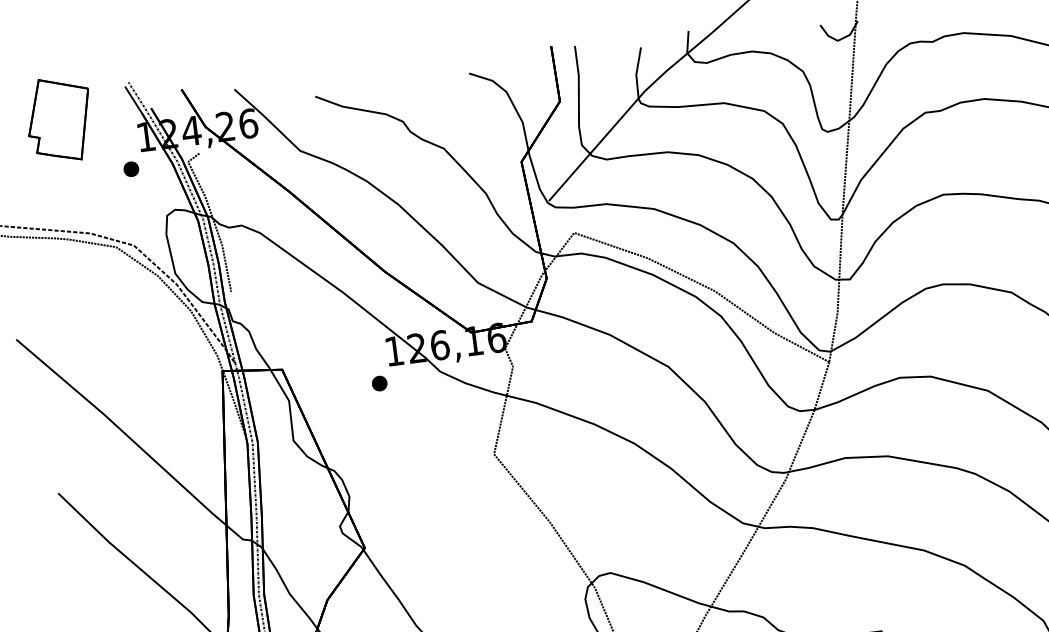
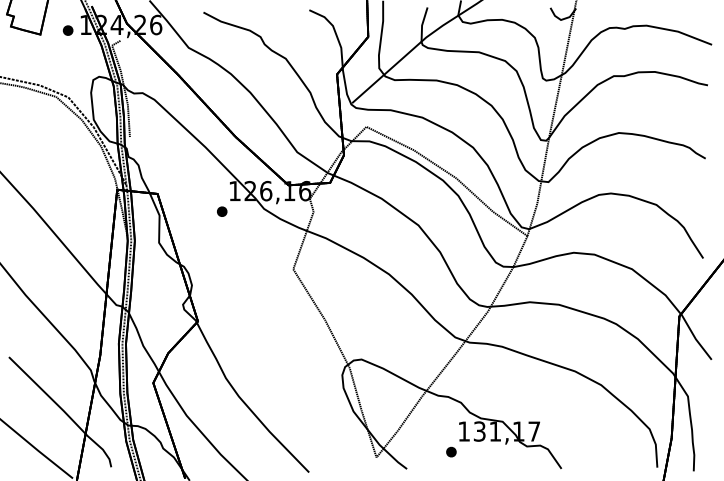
part: (130, 169) -> (67, 30), moved

